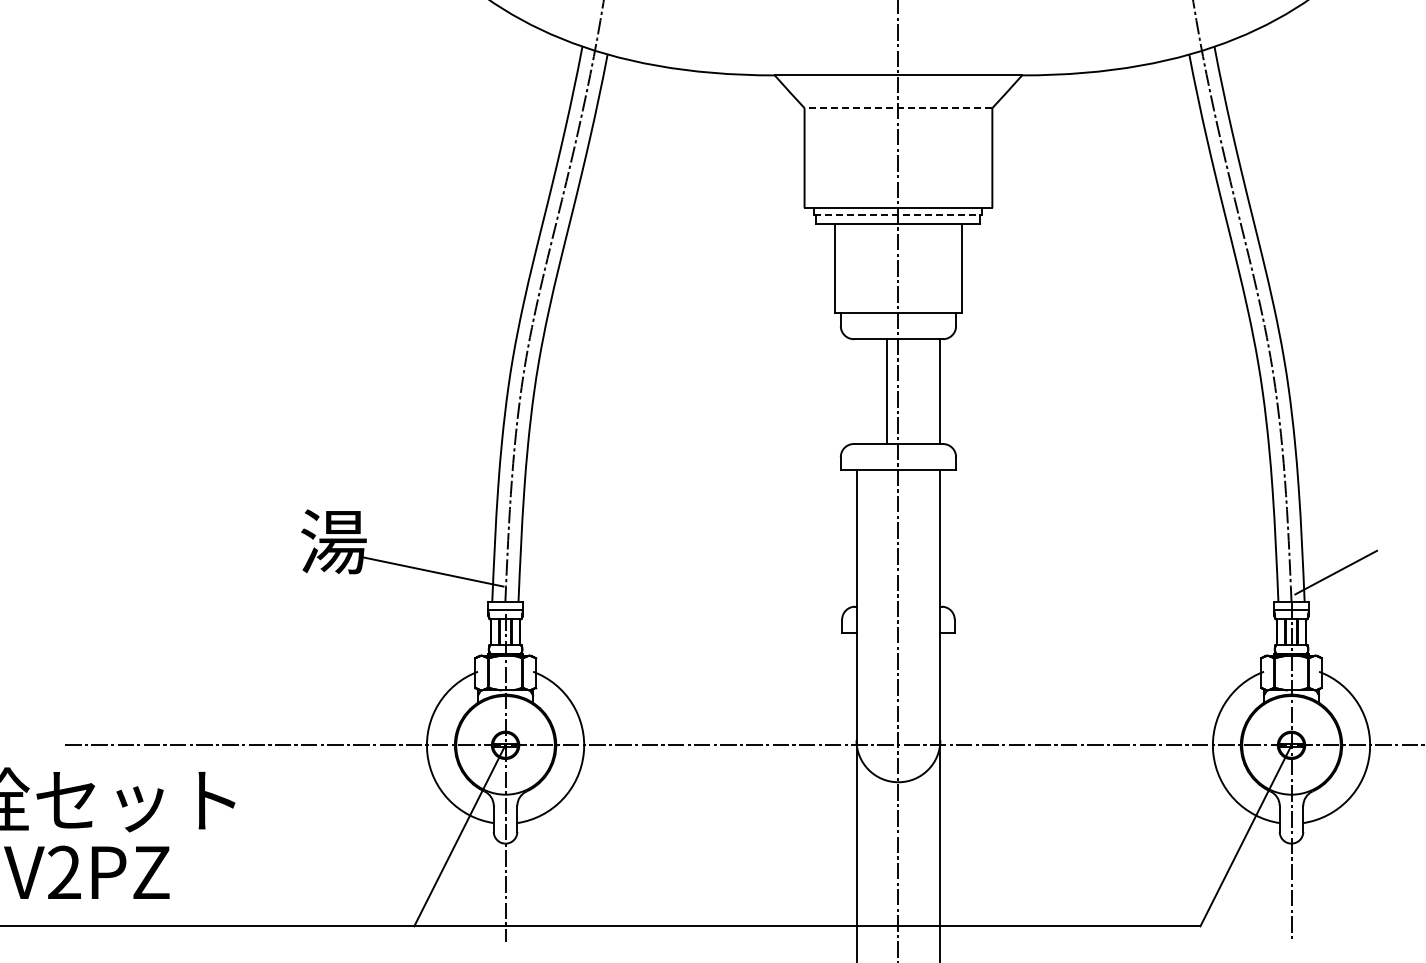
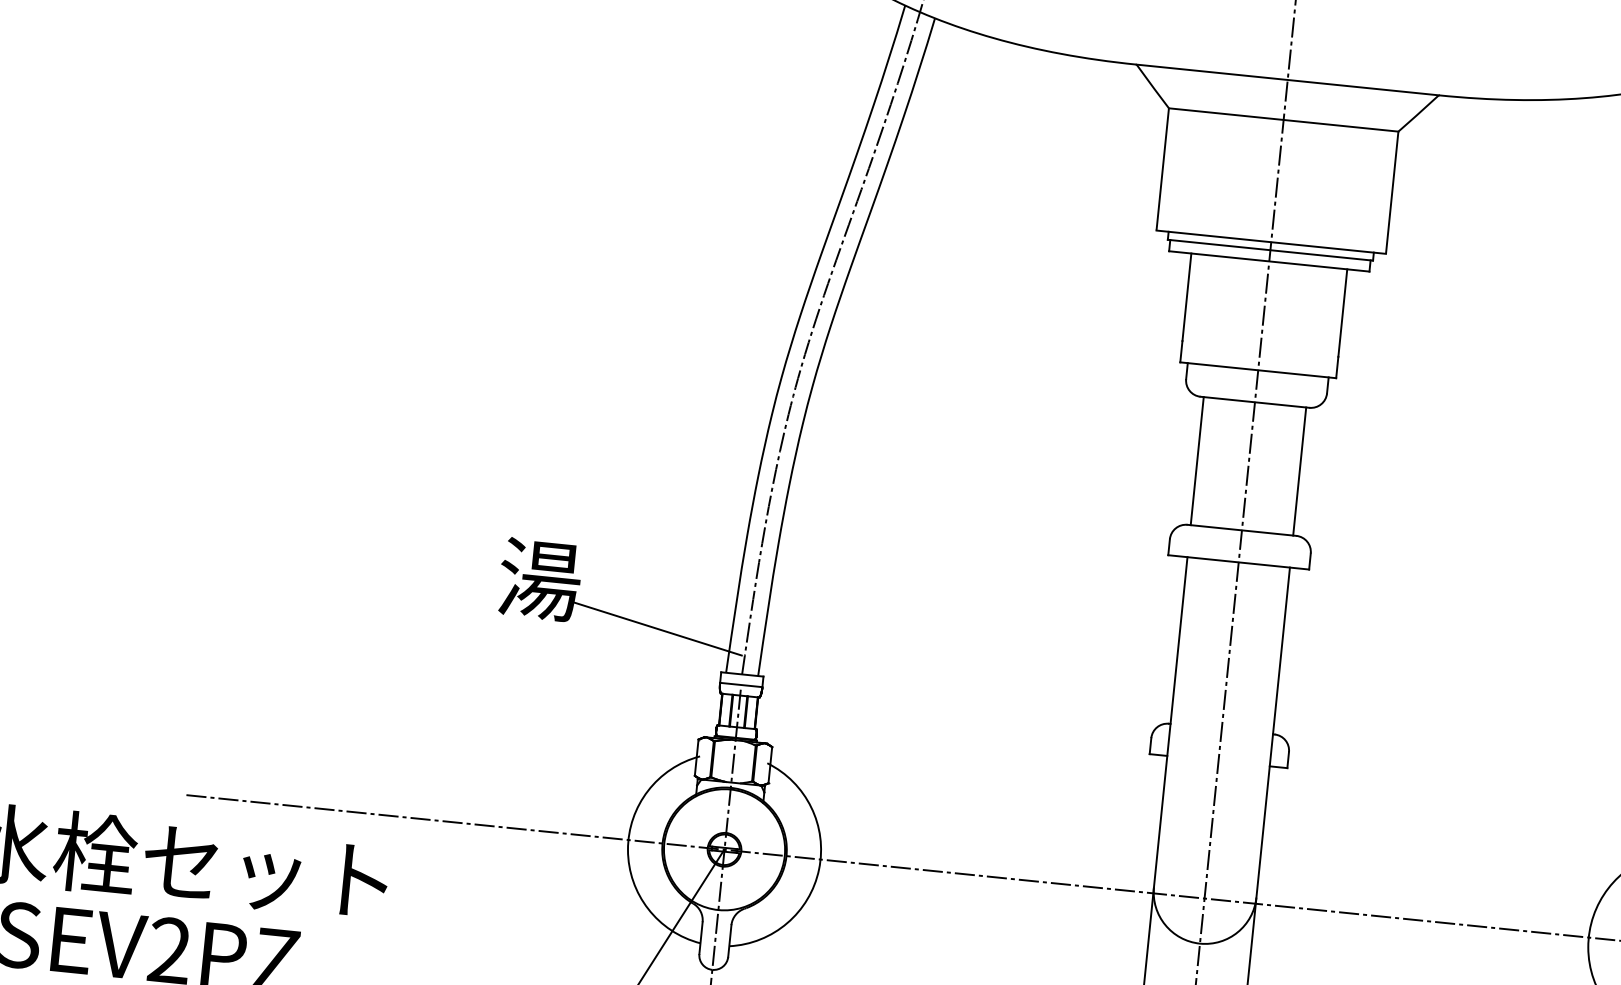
line: (898, 108) -> (1283, 120), dashed -> solid
line: (898, 214) -> (1270, 249), dashed -> solid
line: (886, 391) -> (1197, 460), moved

